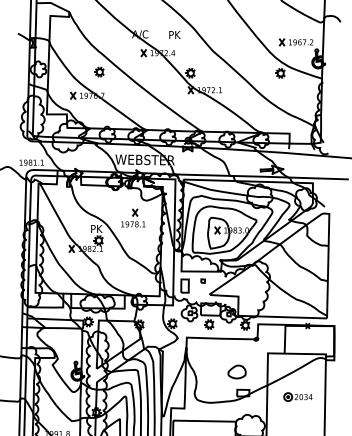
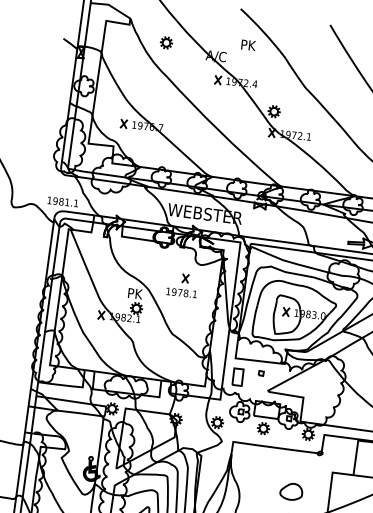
text: (174, 34) -> (248, 44), moved
part: (99, 71) -> (166, 42), moved

